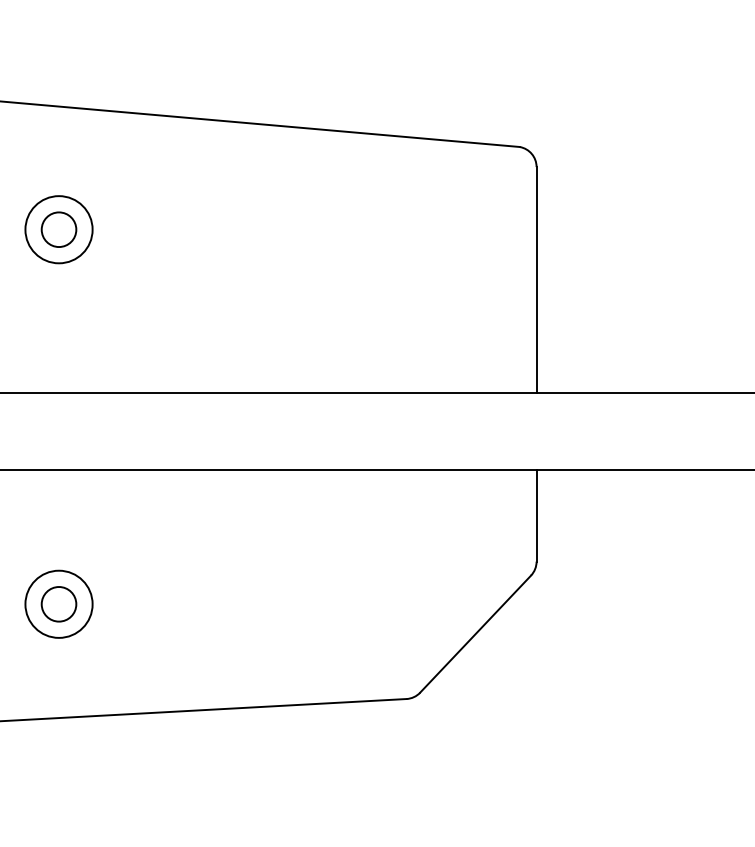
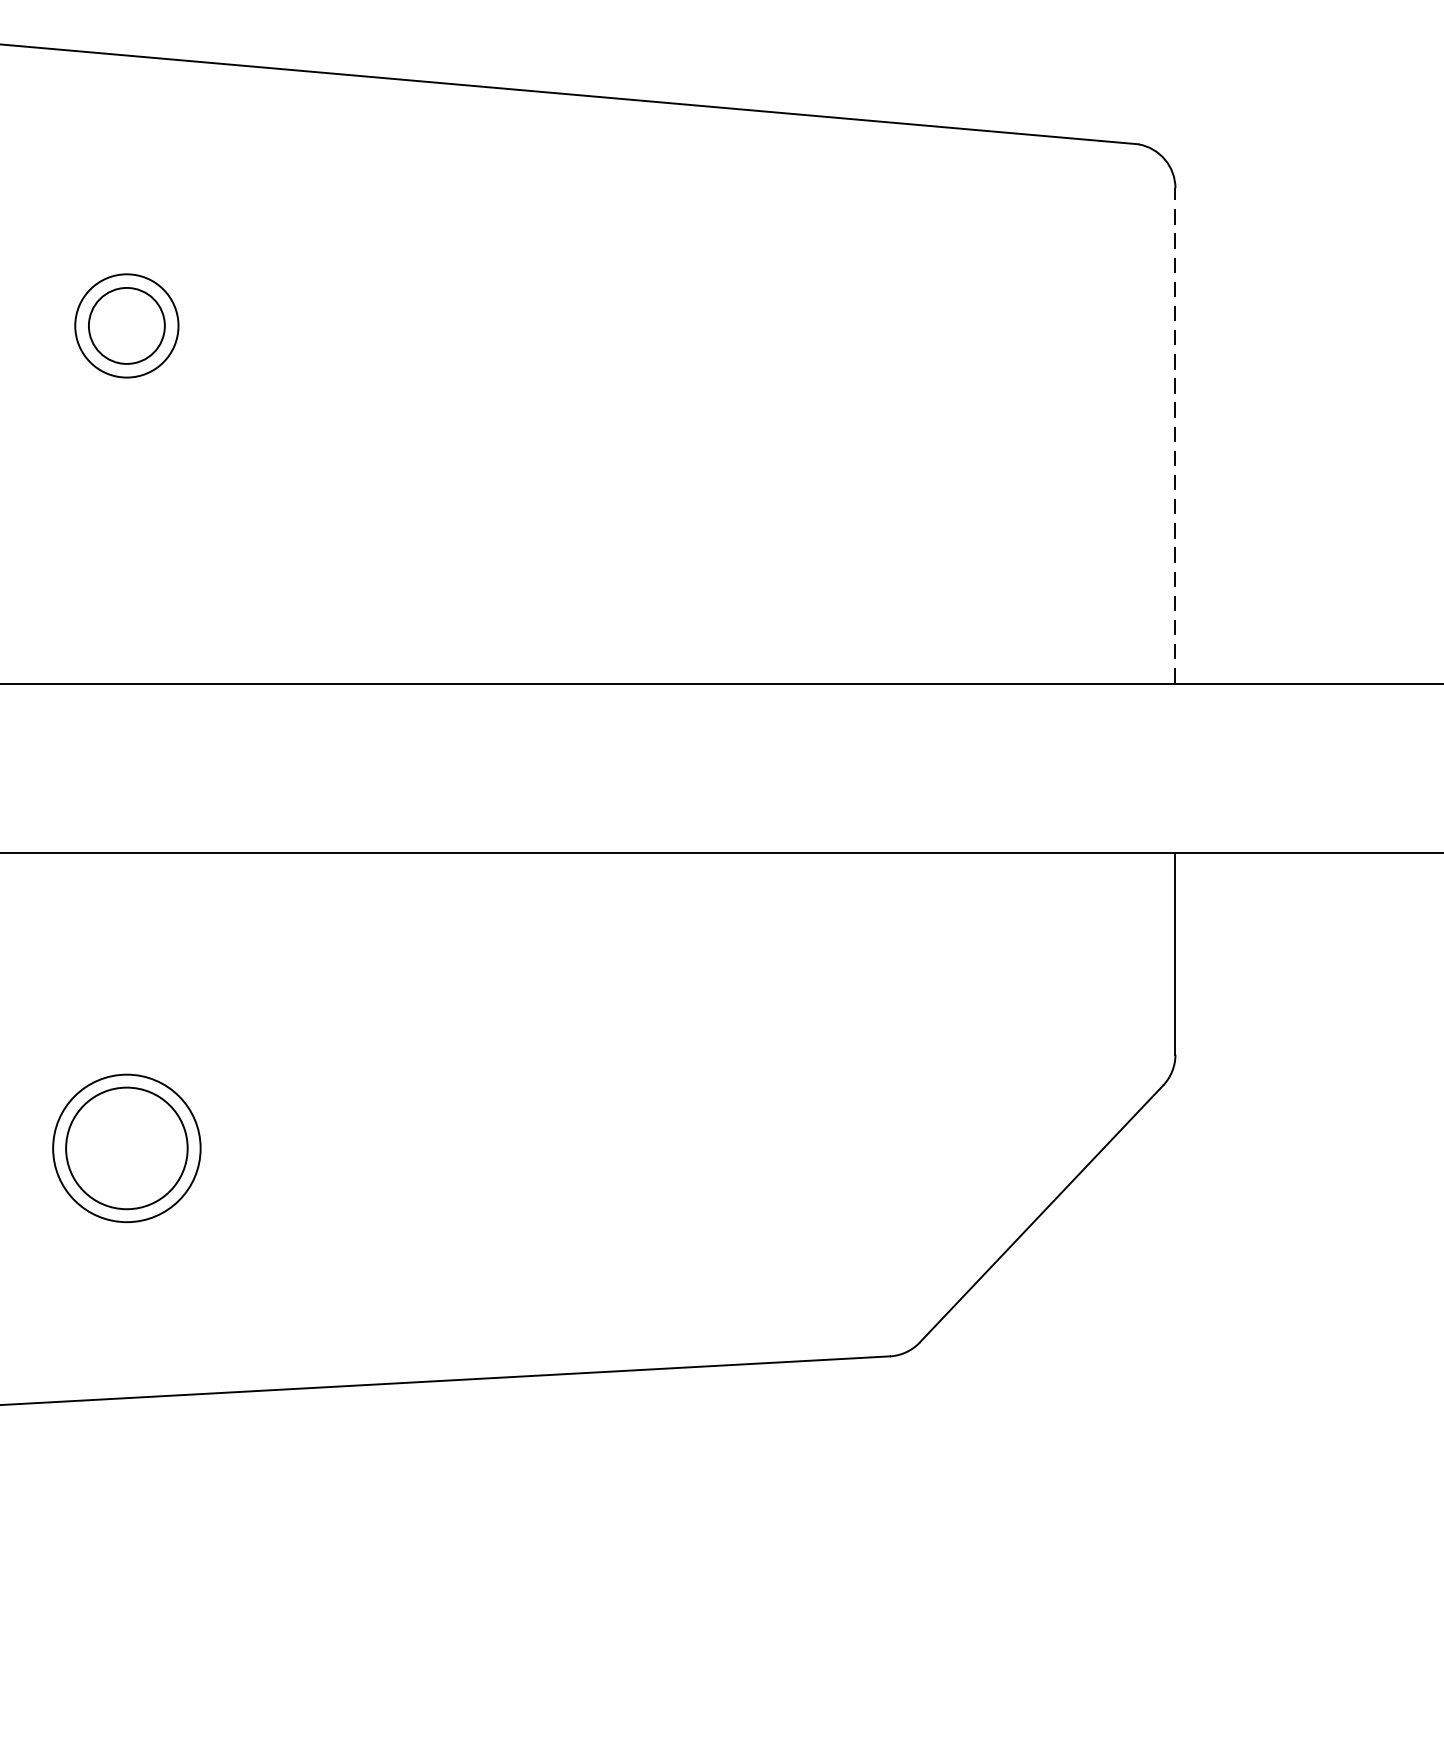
circle: (58, 229) -> (125, 325), size x0.7
line: (536, 279) -> (1175, 435), solid -> dashed
circle: (58, 604) -> (125, 1148), size x1.6

